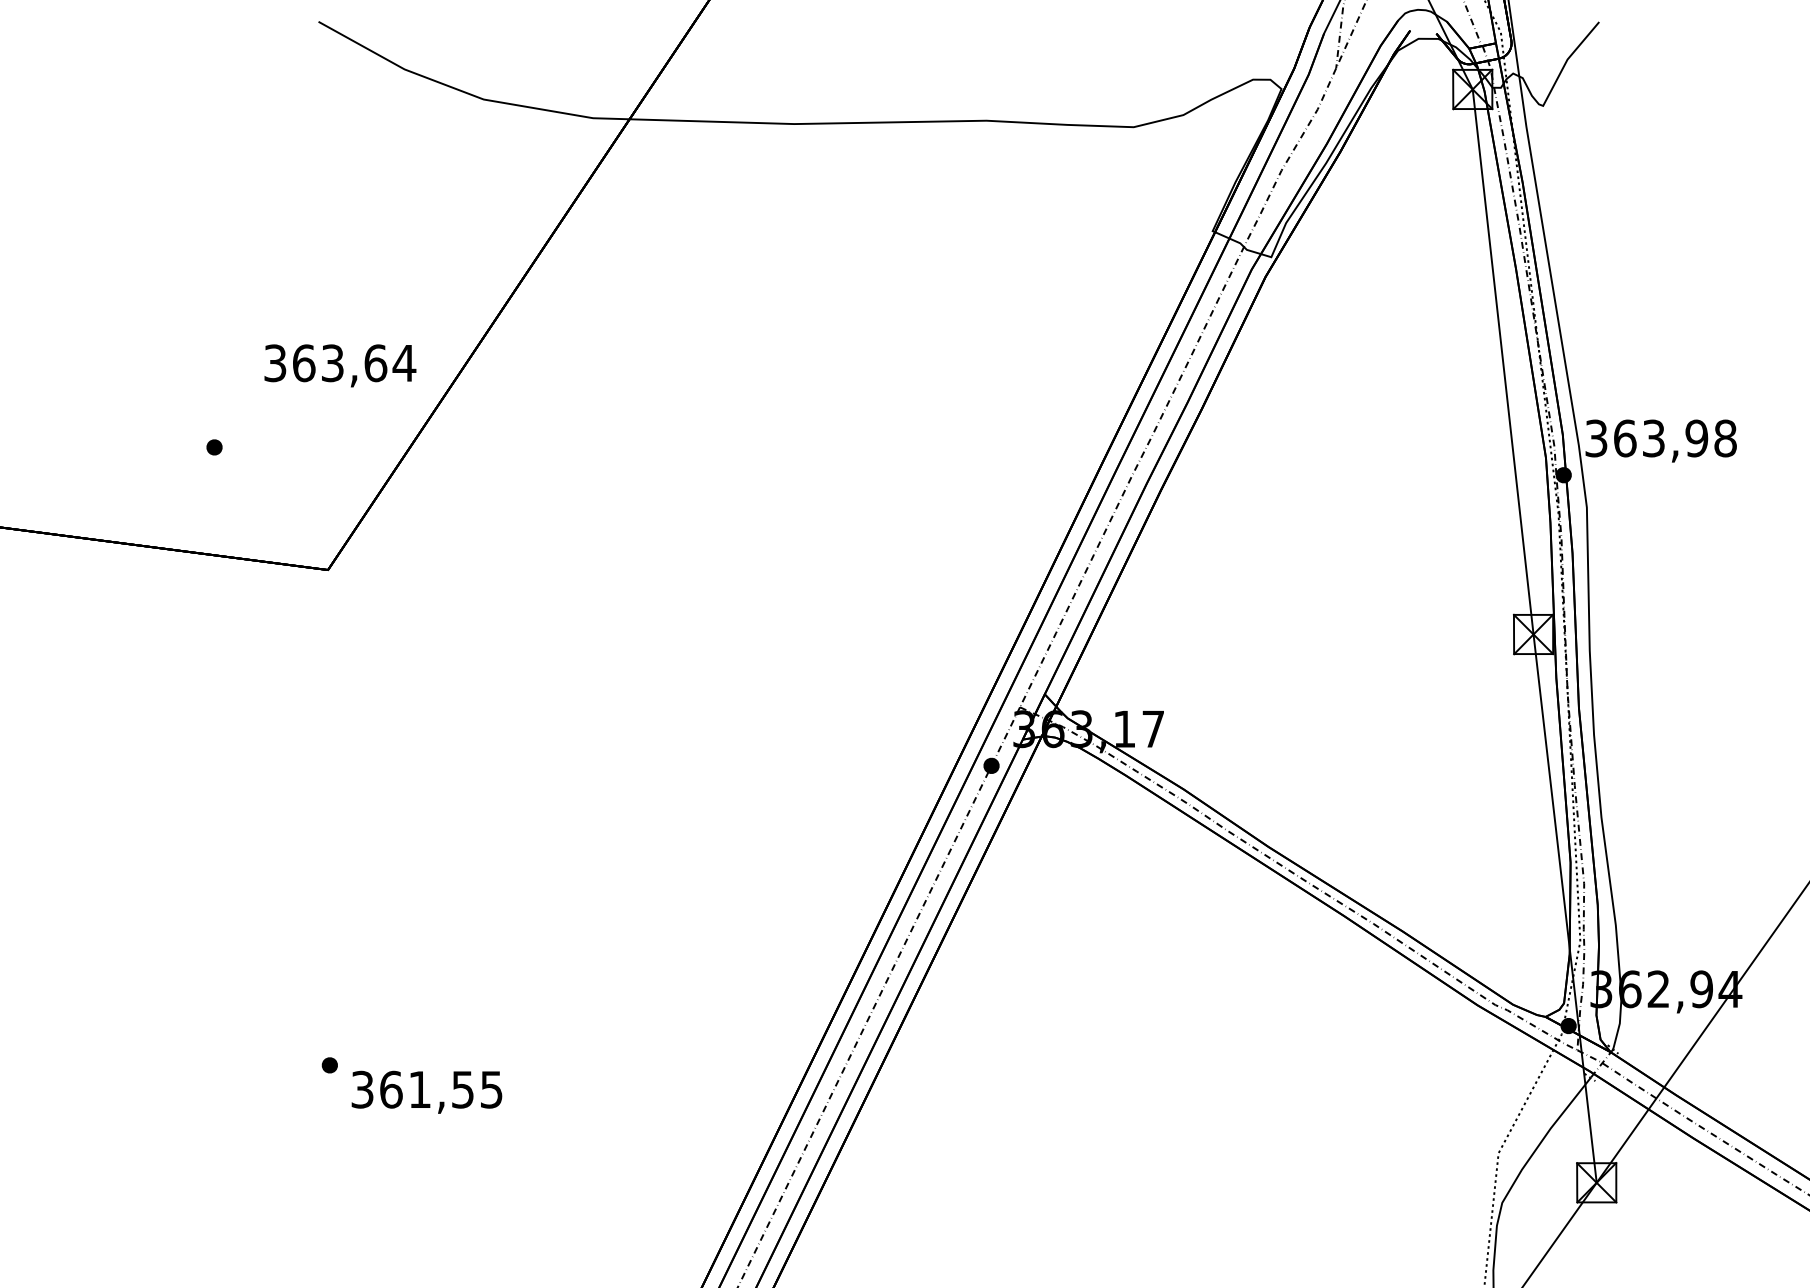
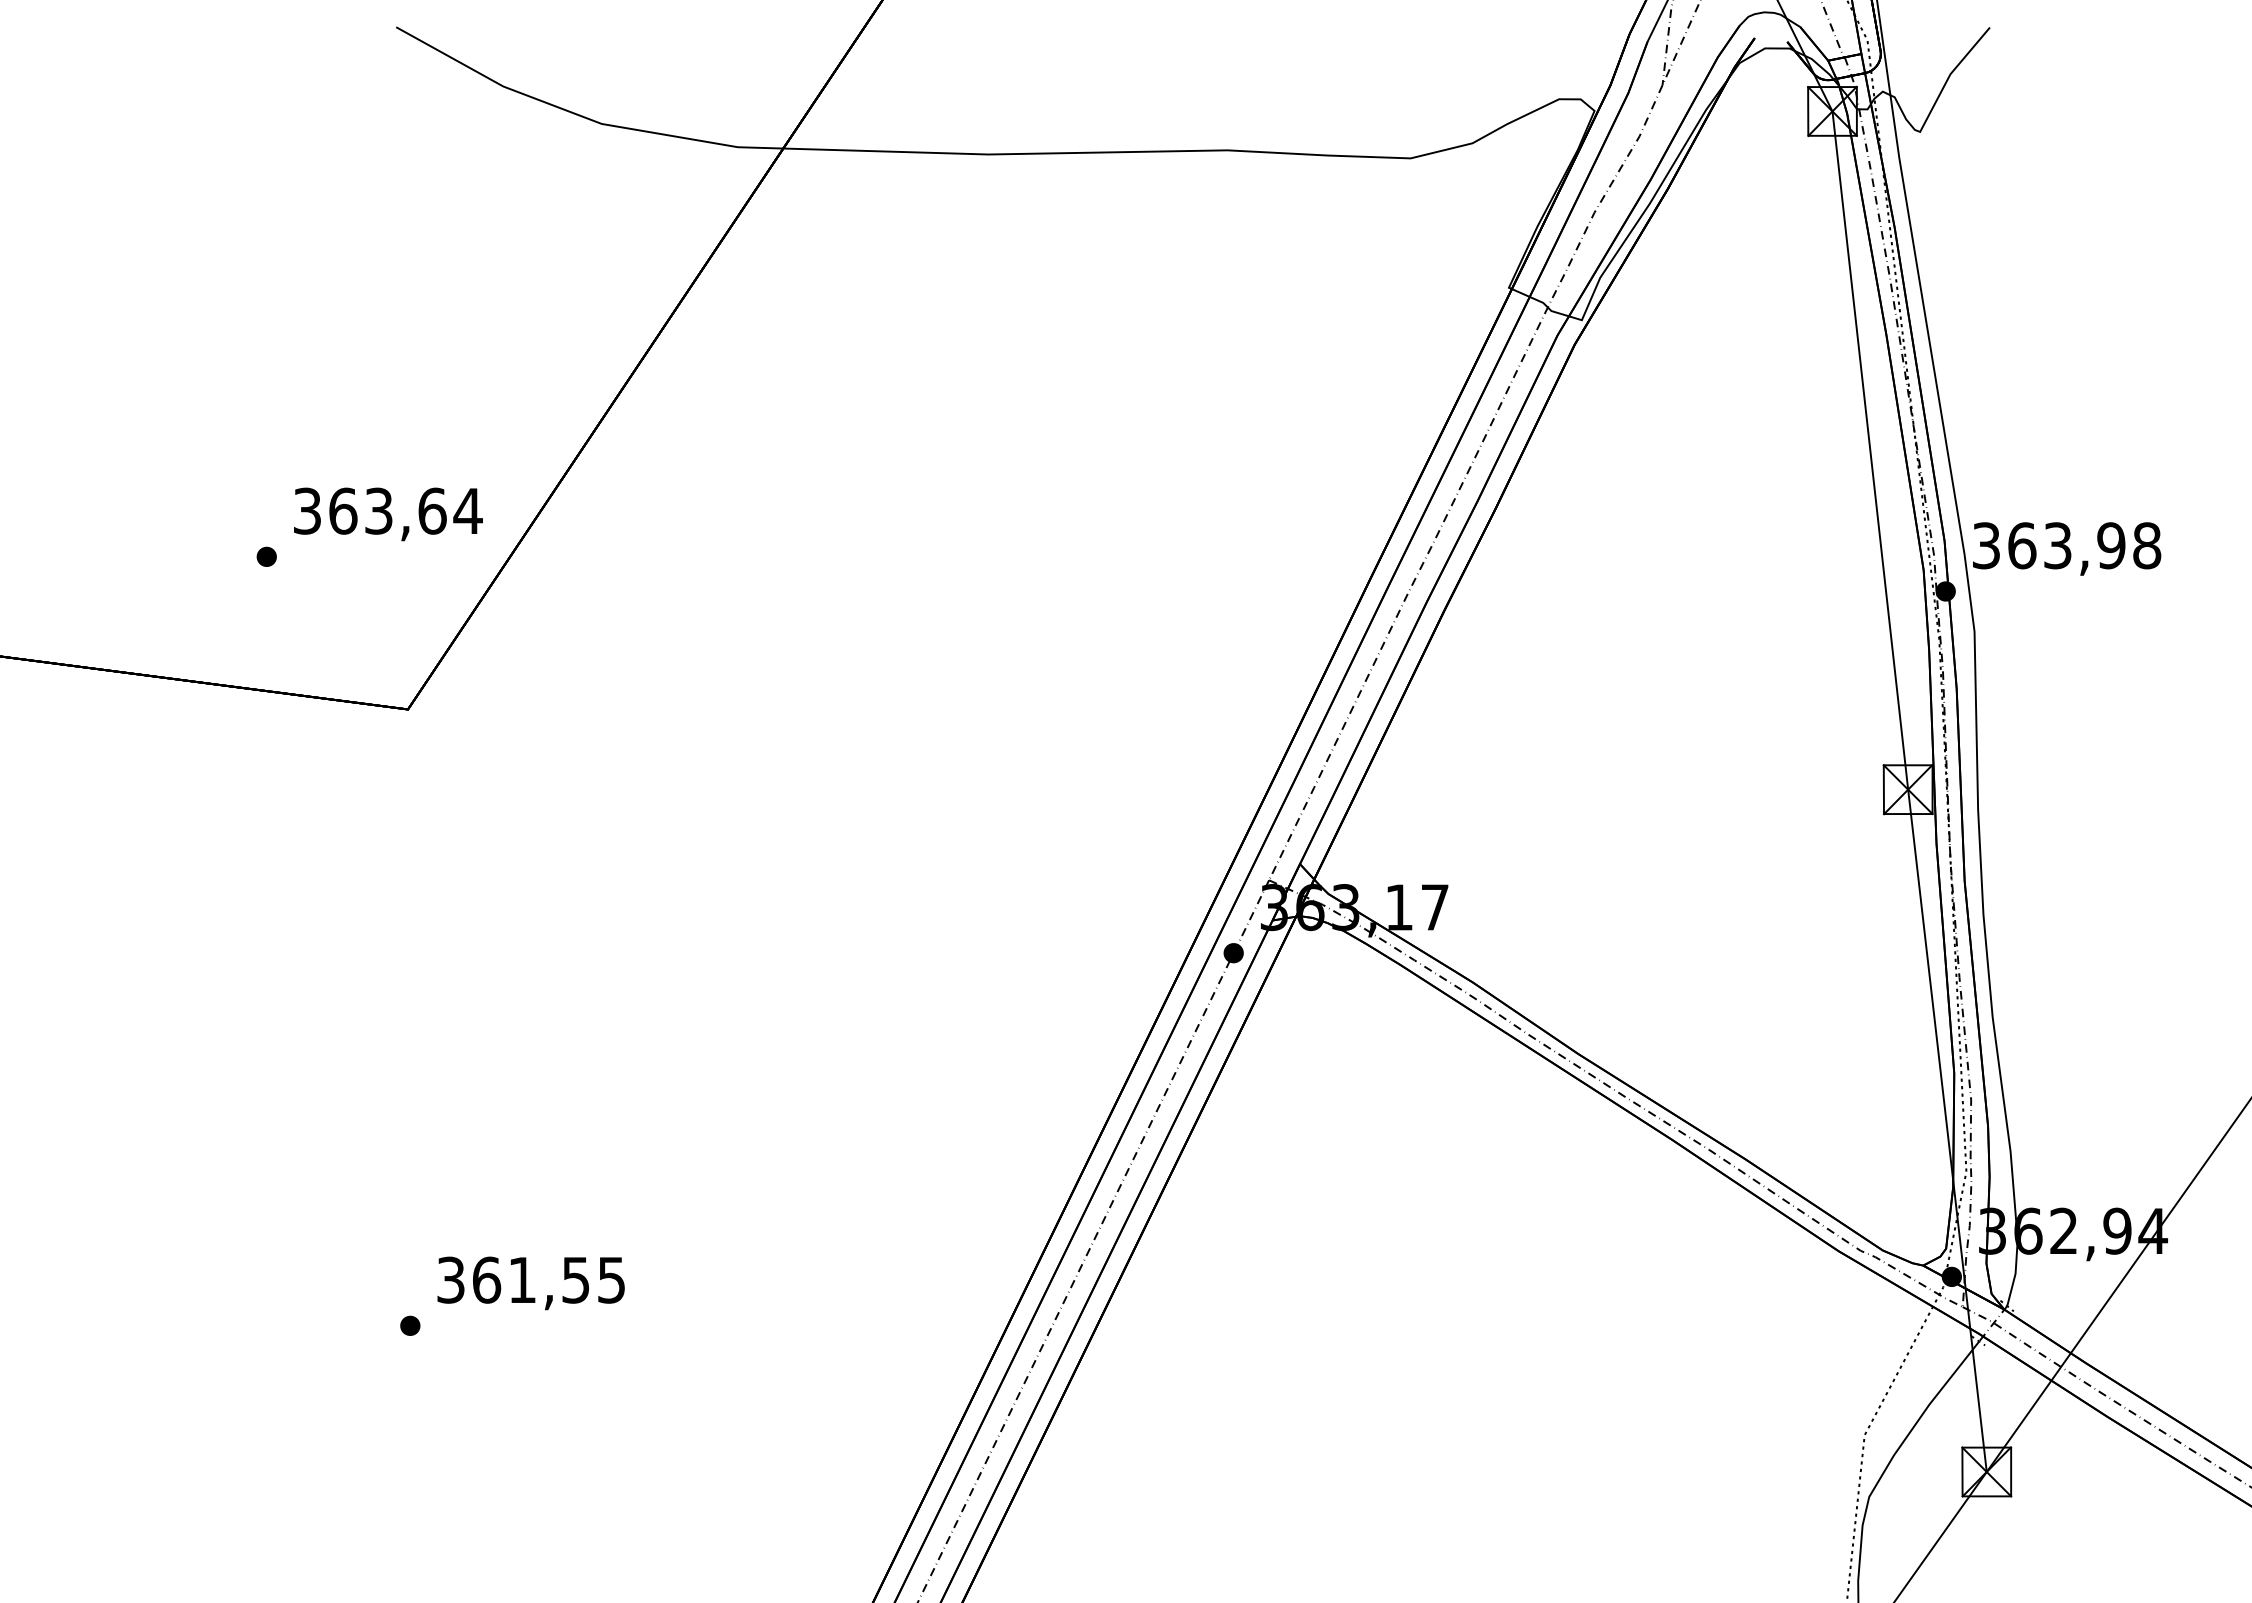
text: (340, 365) -> (388, 514), moved
text: (426, 1092) -> (530, 1283), moved

